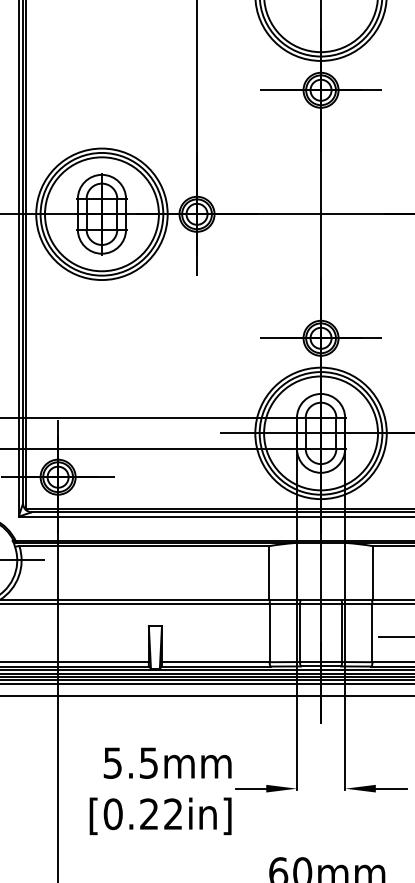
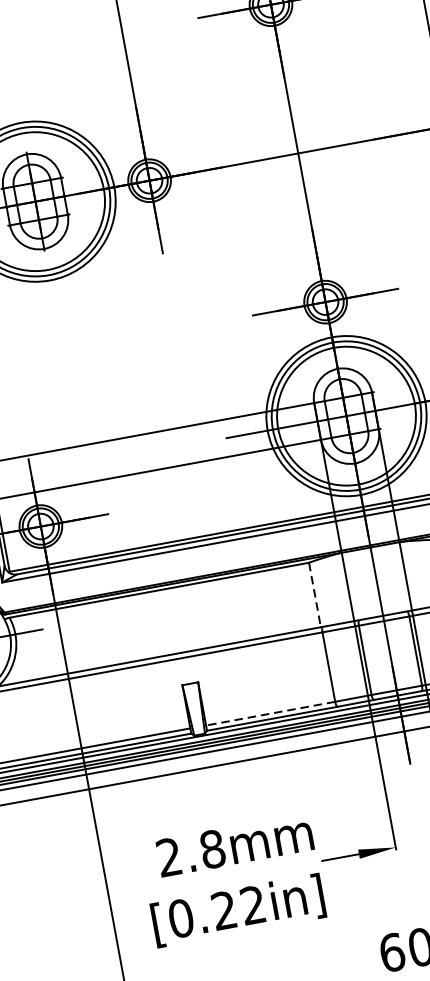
line: (269, 573) -> (315, 595), solid -> dashed
line: (215, 662) -> (270, 714), solid -> dashed
text: (130, 762) -> (190, 852), 5.5mm -> 2.8mm

